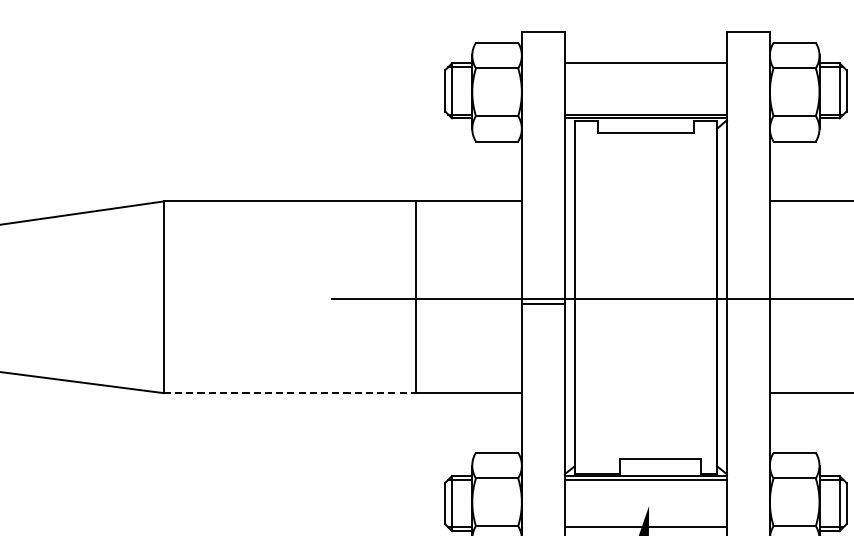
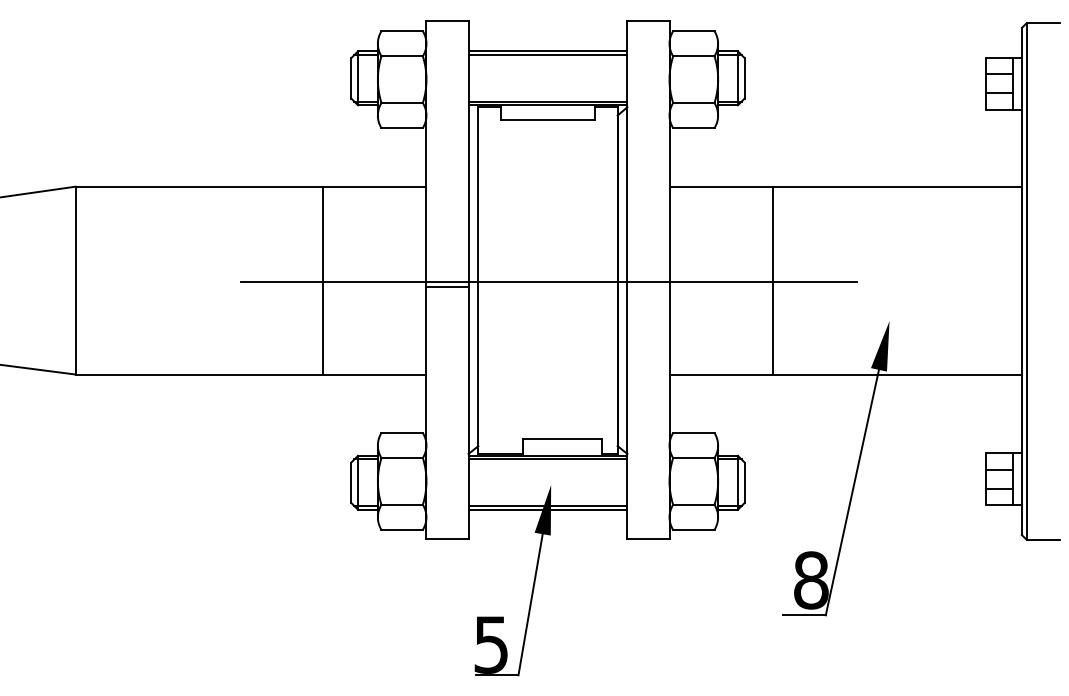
line: (645, 67) -> (547, 55), added
line: (290, 393) -> (199, 374), dashed -> solid
line: (645, 530) -> (547, 509), added

